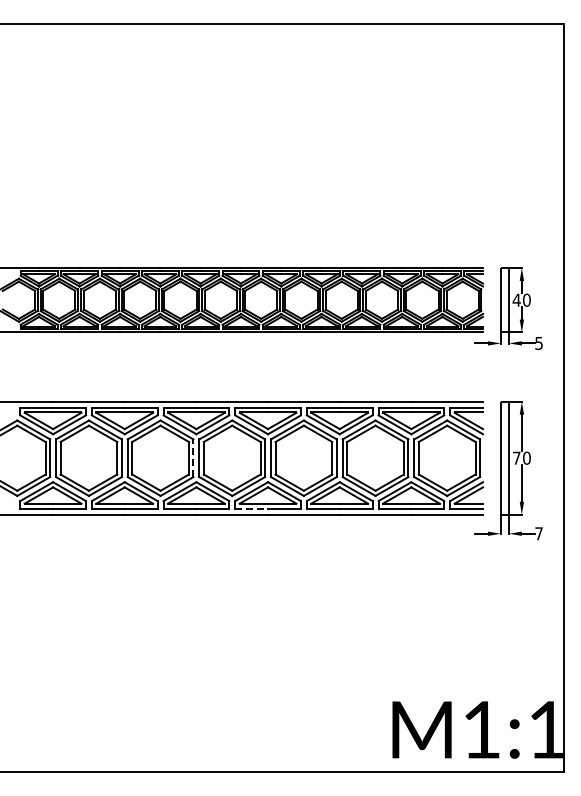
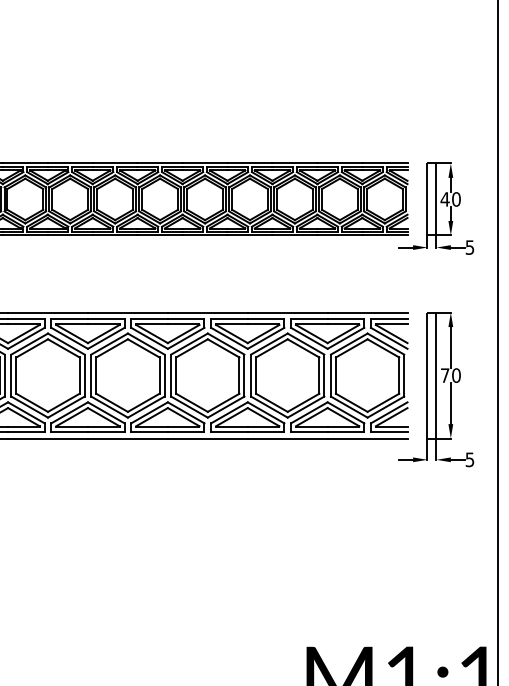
line: (193, 458) -> (84, 375), dashed -> solid
line: (252, 508) -> (150, 431), dashed -> solid
text: (538, 533) -> (469, 459), 7 -> 5

